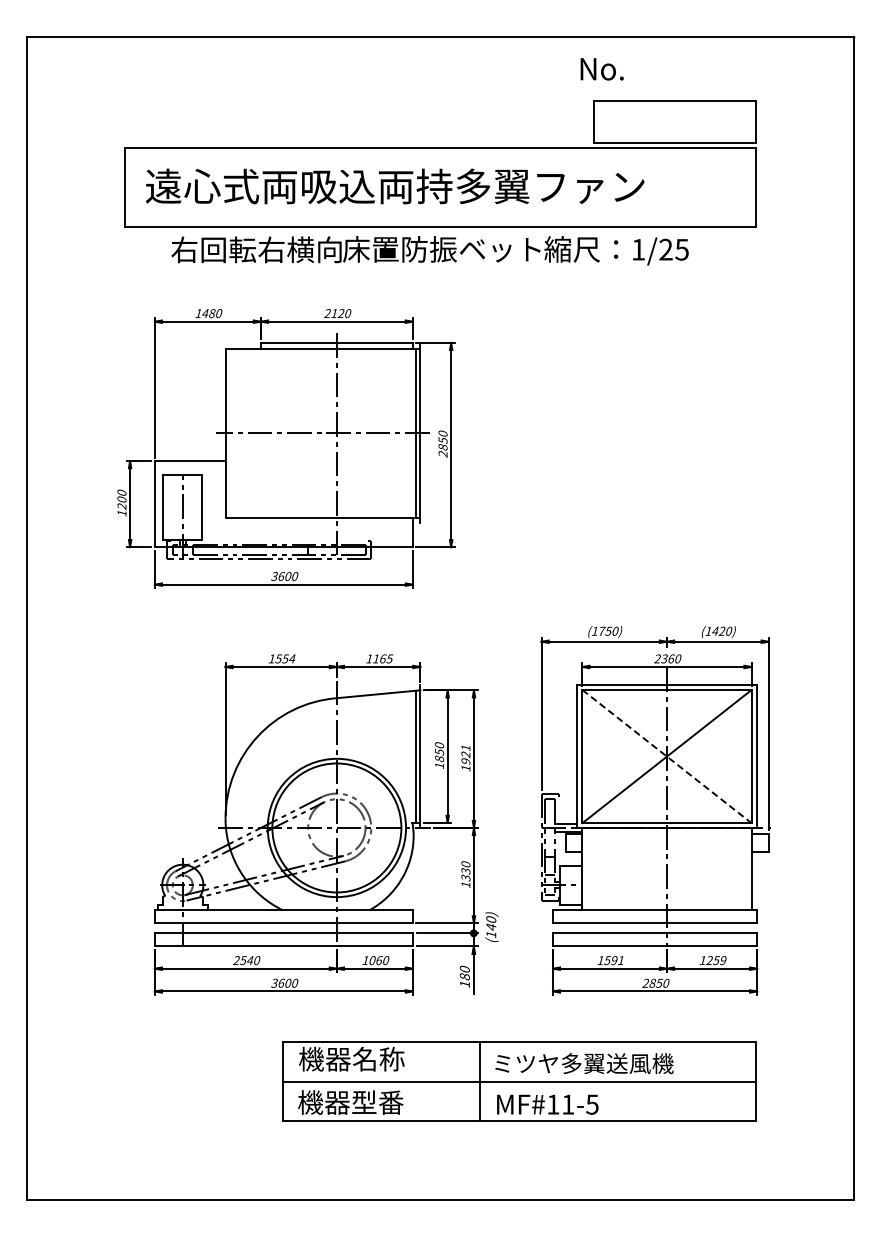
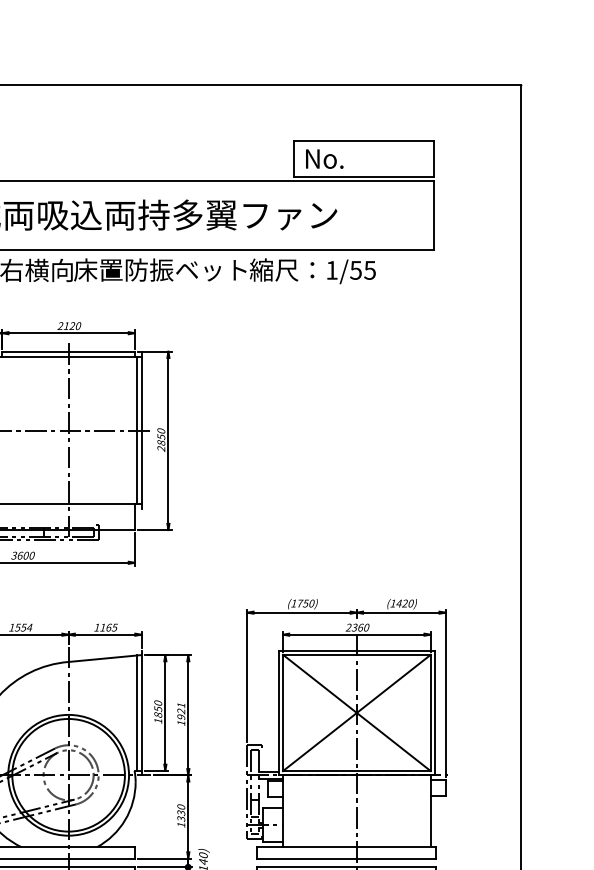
text: (601, 69) -> (324, 159), moved
text: (665, 249) -> (355, 270), 1/25 -> 1/55
line: (667, 756) -> (357, 712), dashed -> solid

